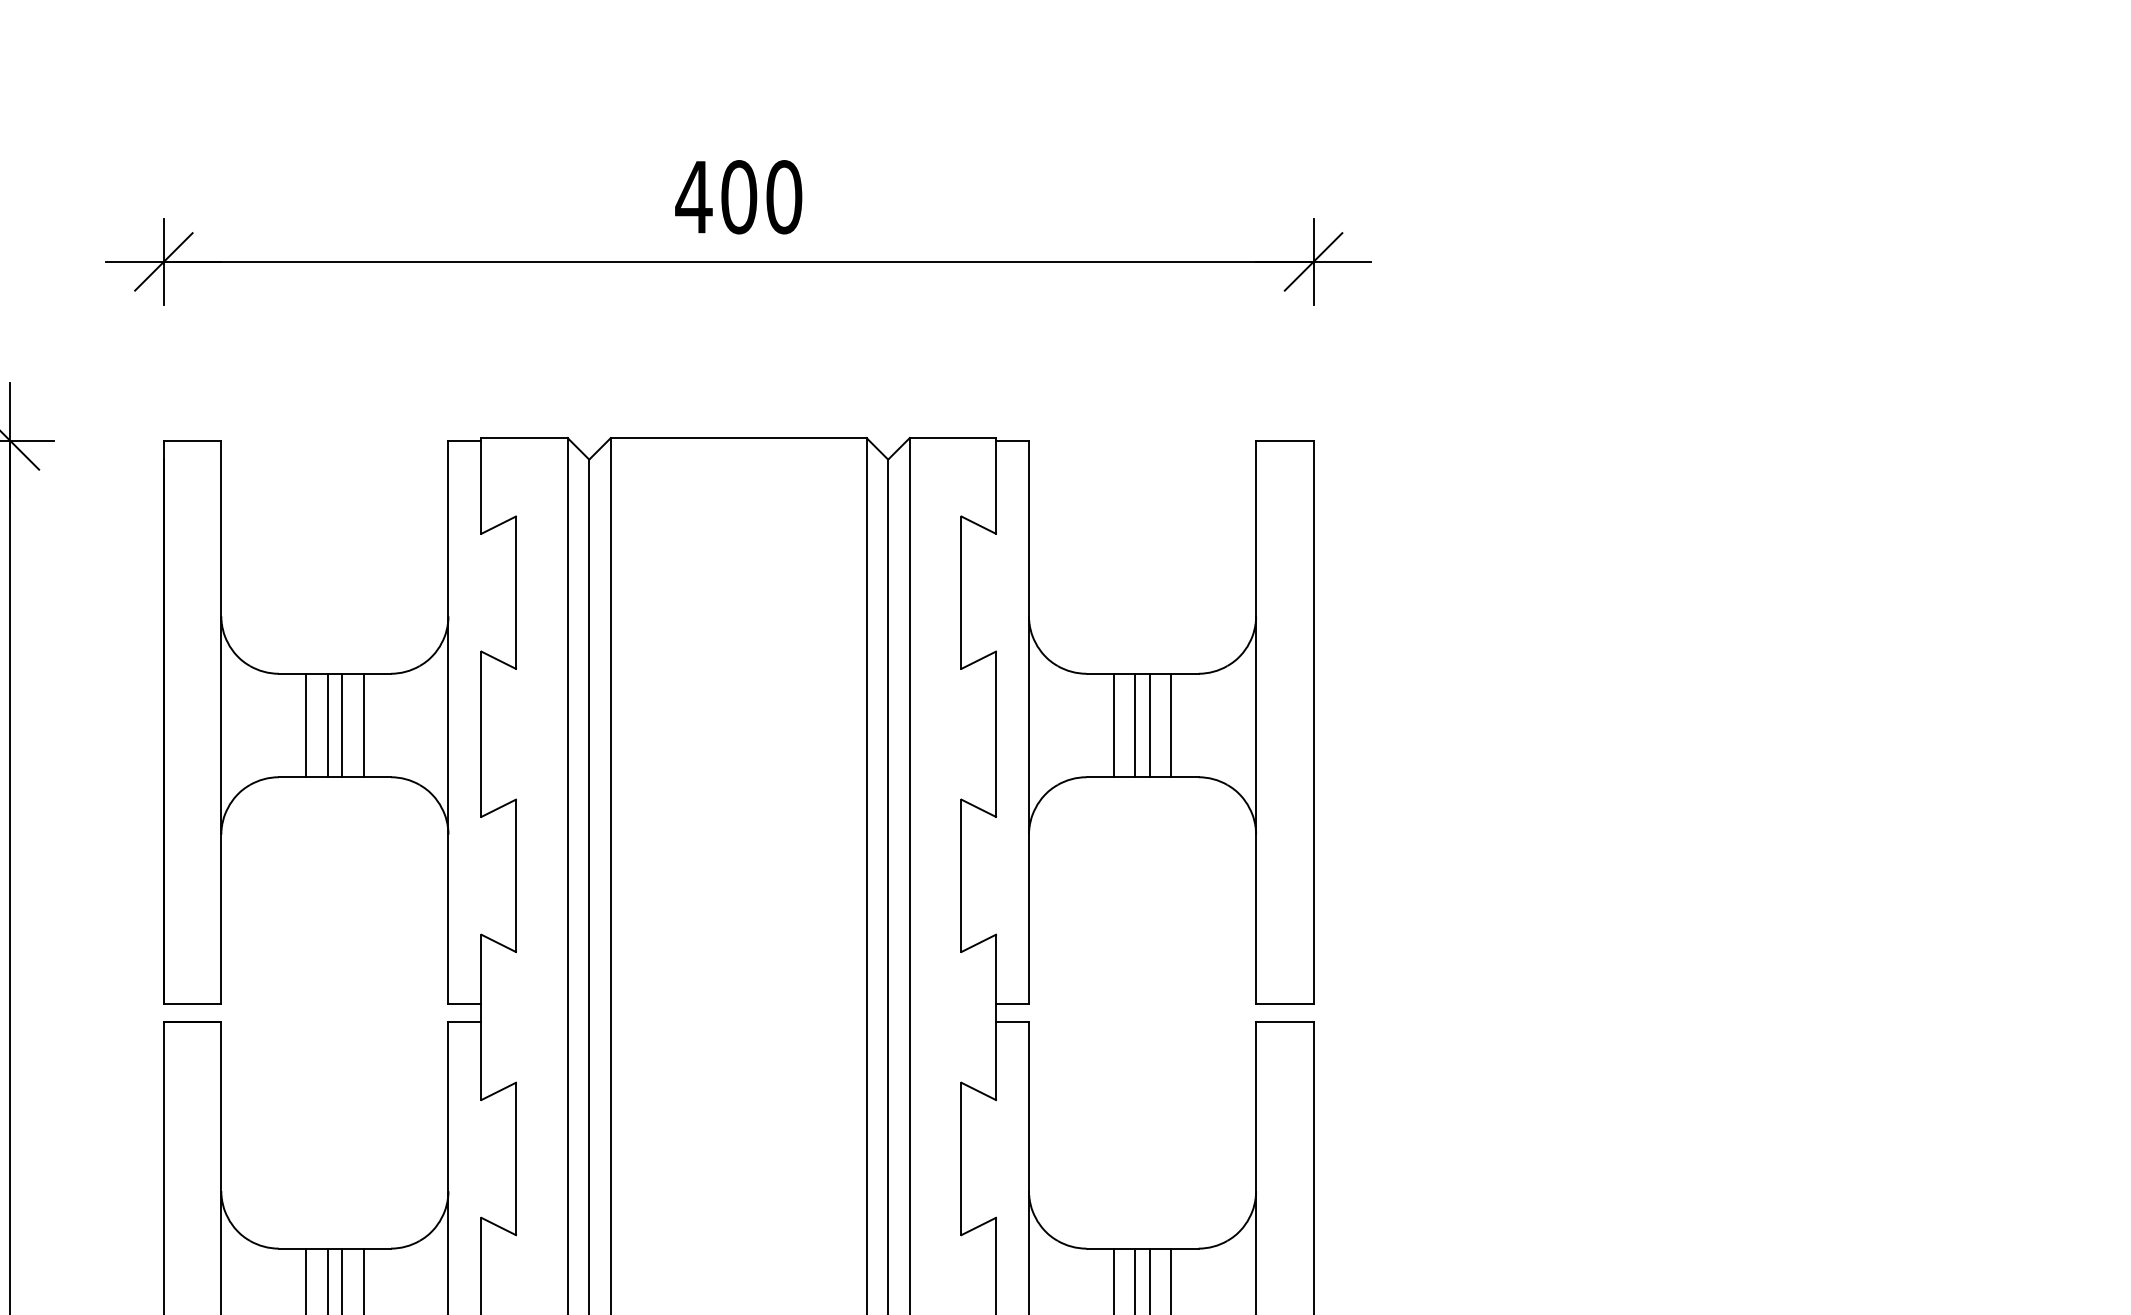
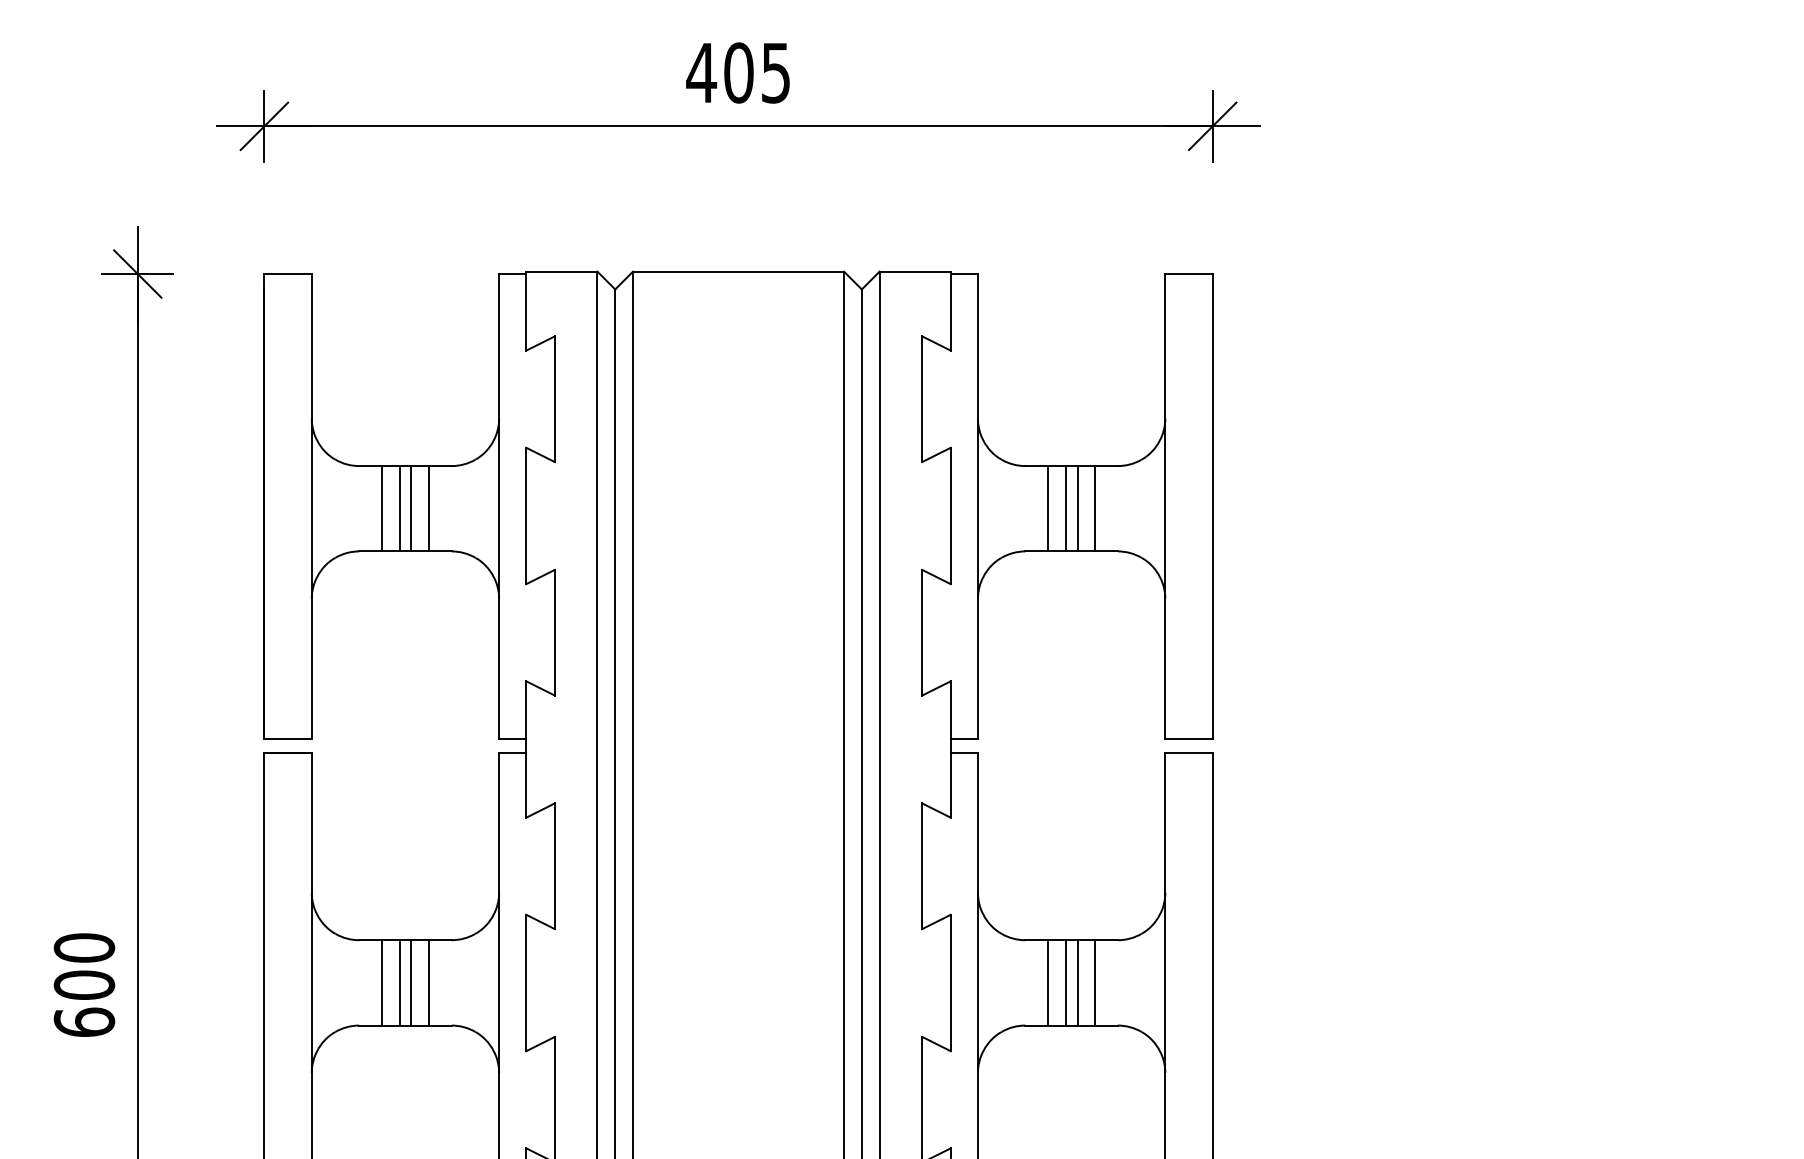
text: (783, 196) -> (775, 72), 400 -> 405

